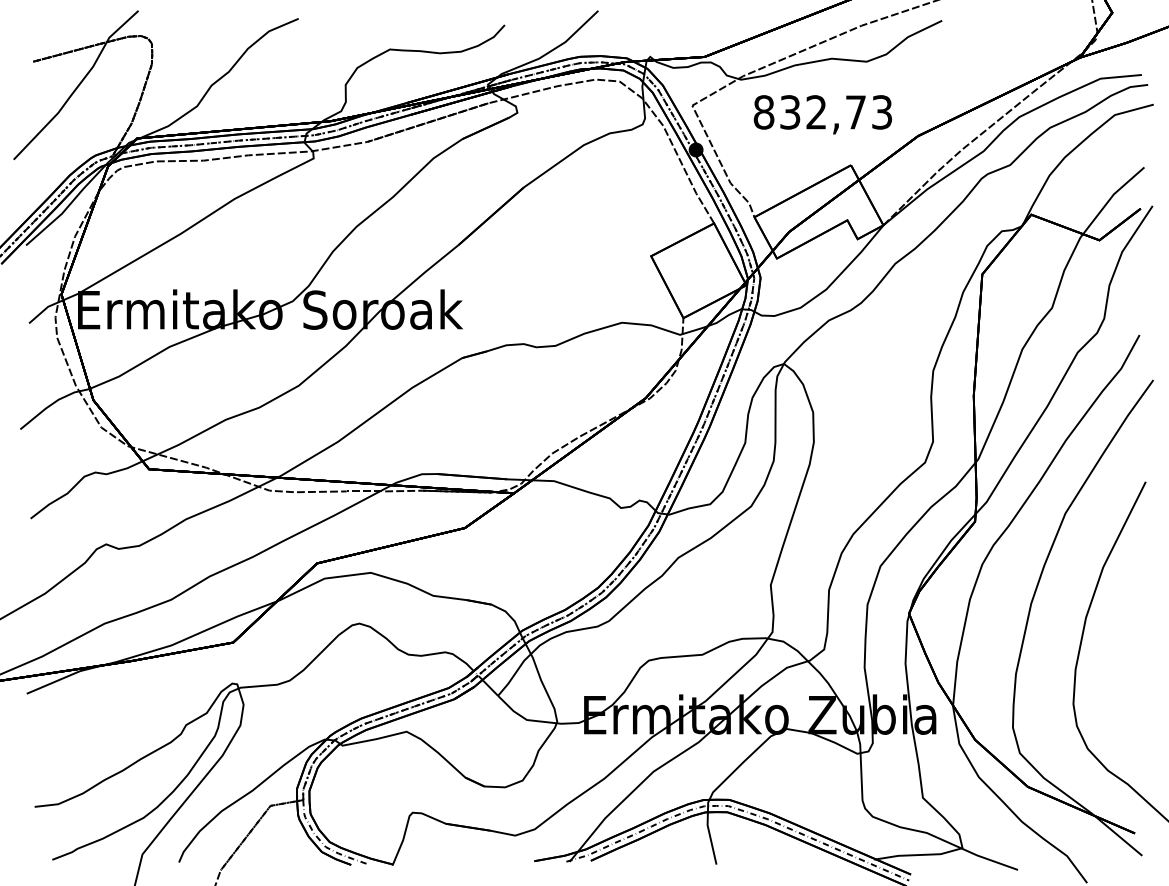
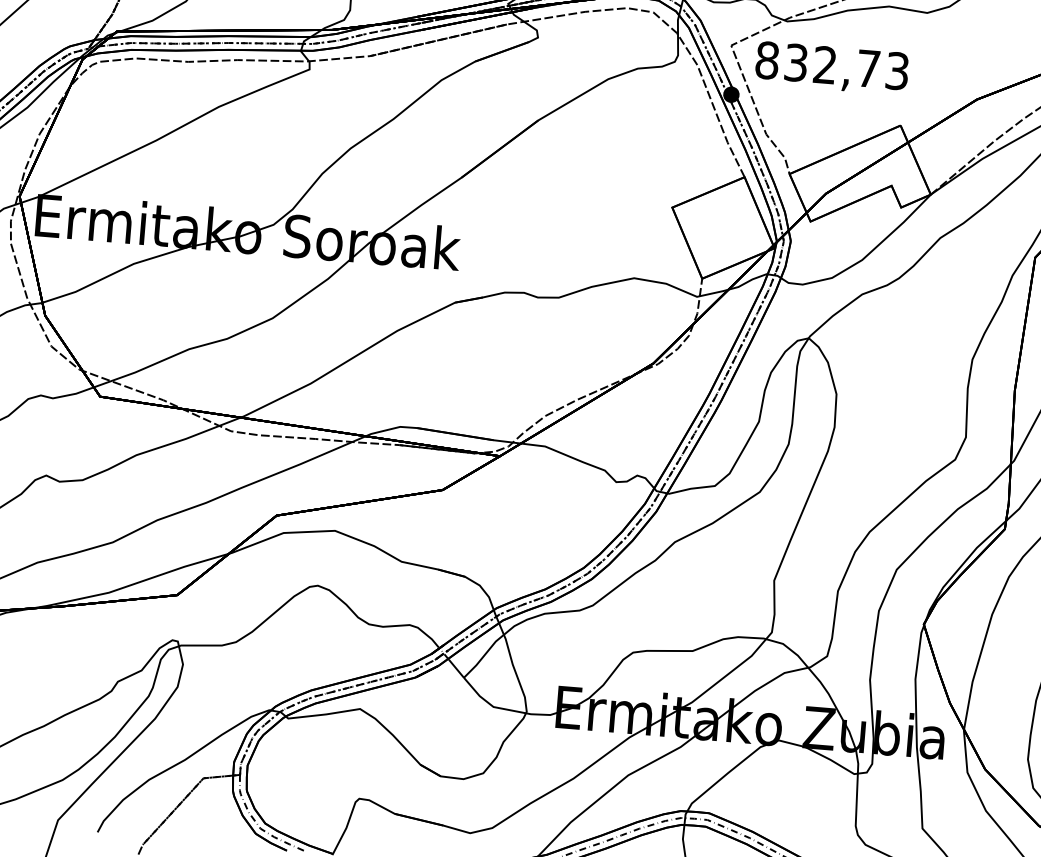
text: (822, 114) -> (831, 68), moved

